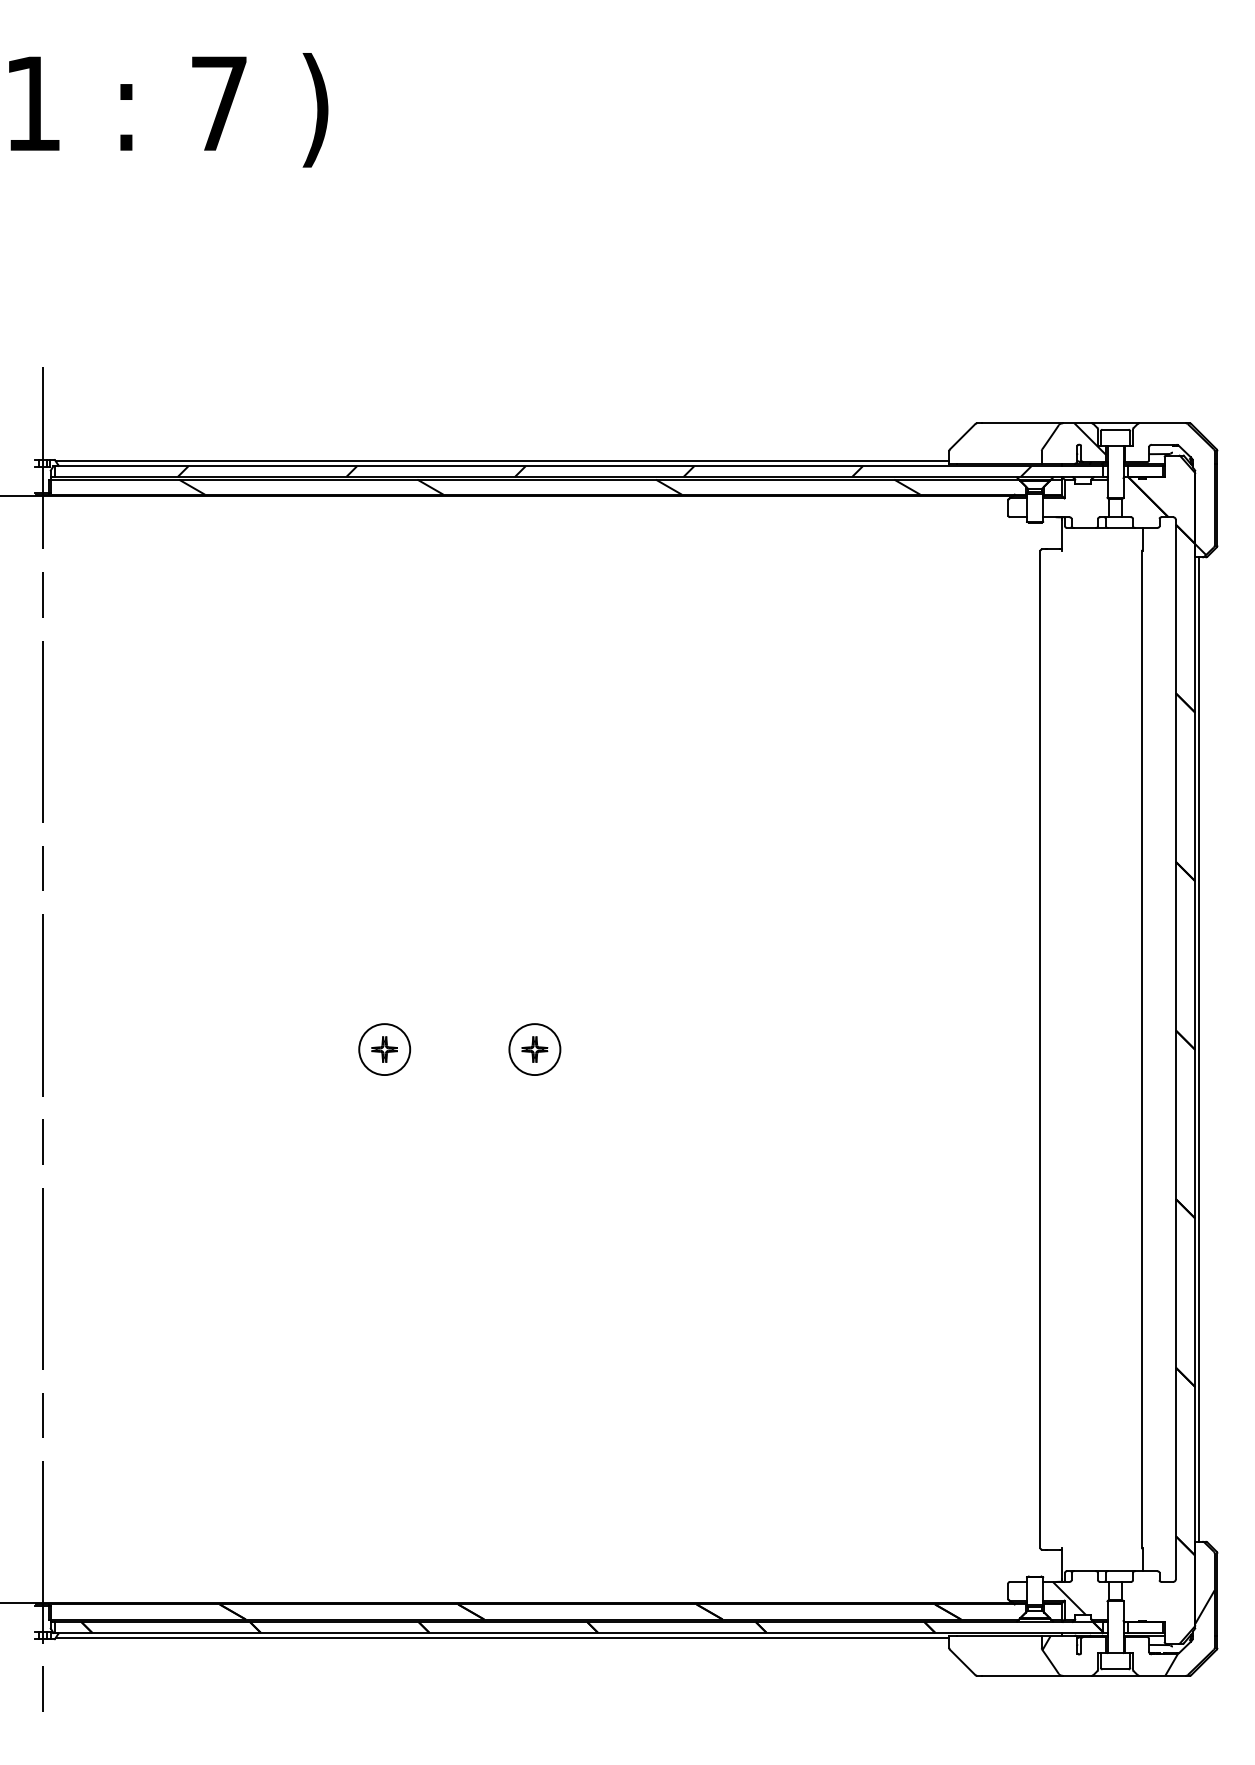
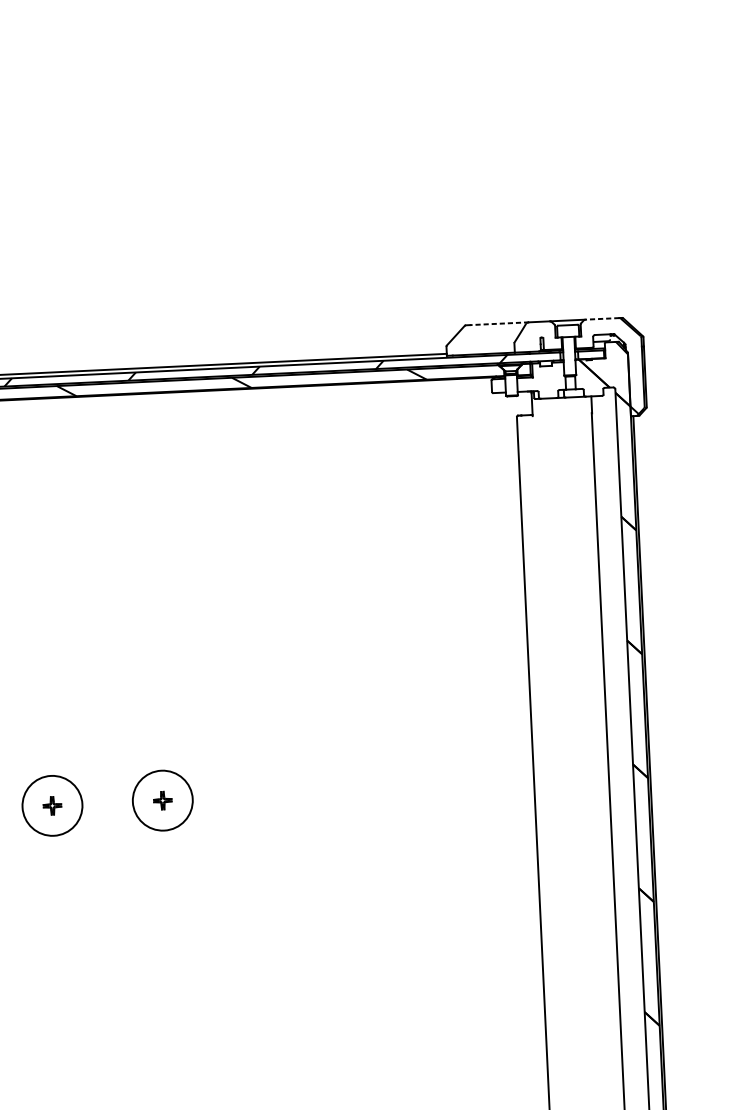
line: (1022, 423) -> (499, 323), solid -> dashed
line: (1162, 423) -> (602, 319), solid -> dashed
hatch: (1090, 439) -> (549, 333), removed
circle: (384, 1049) -> (52, 805), size x1.6
circle: (534, 1049) -> (162, 800), size x1.6

